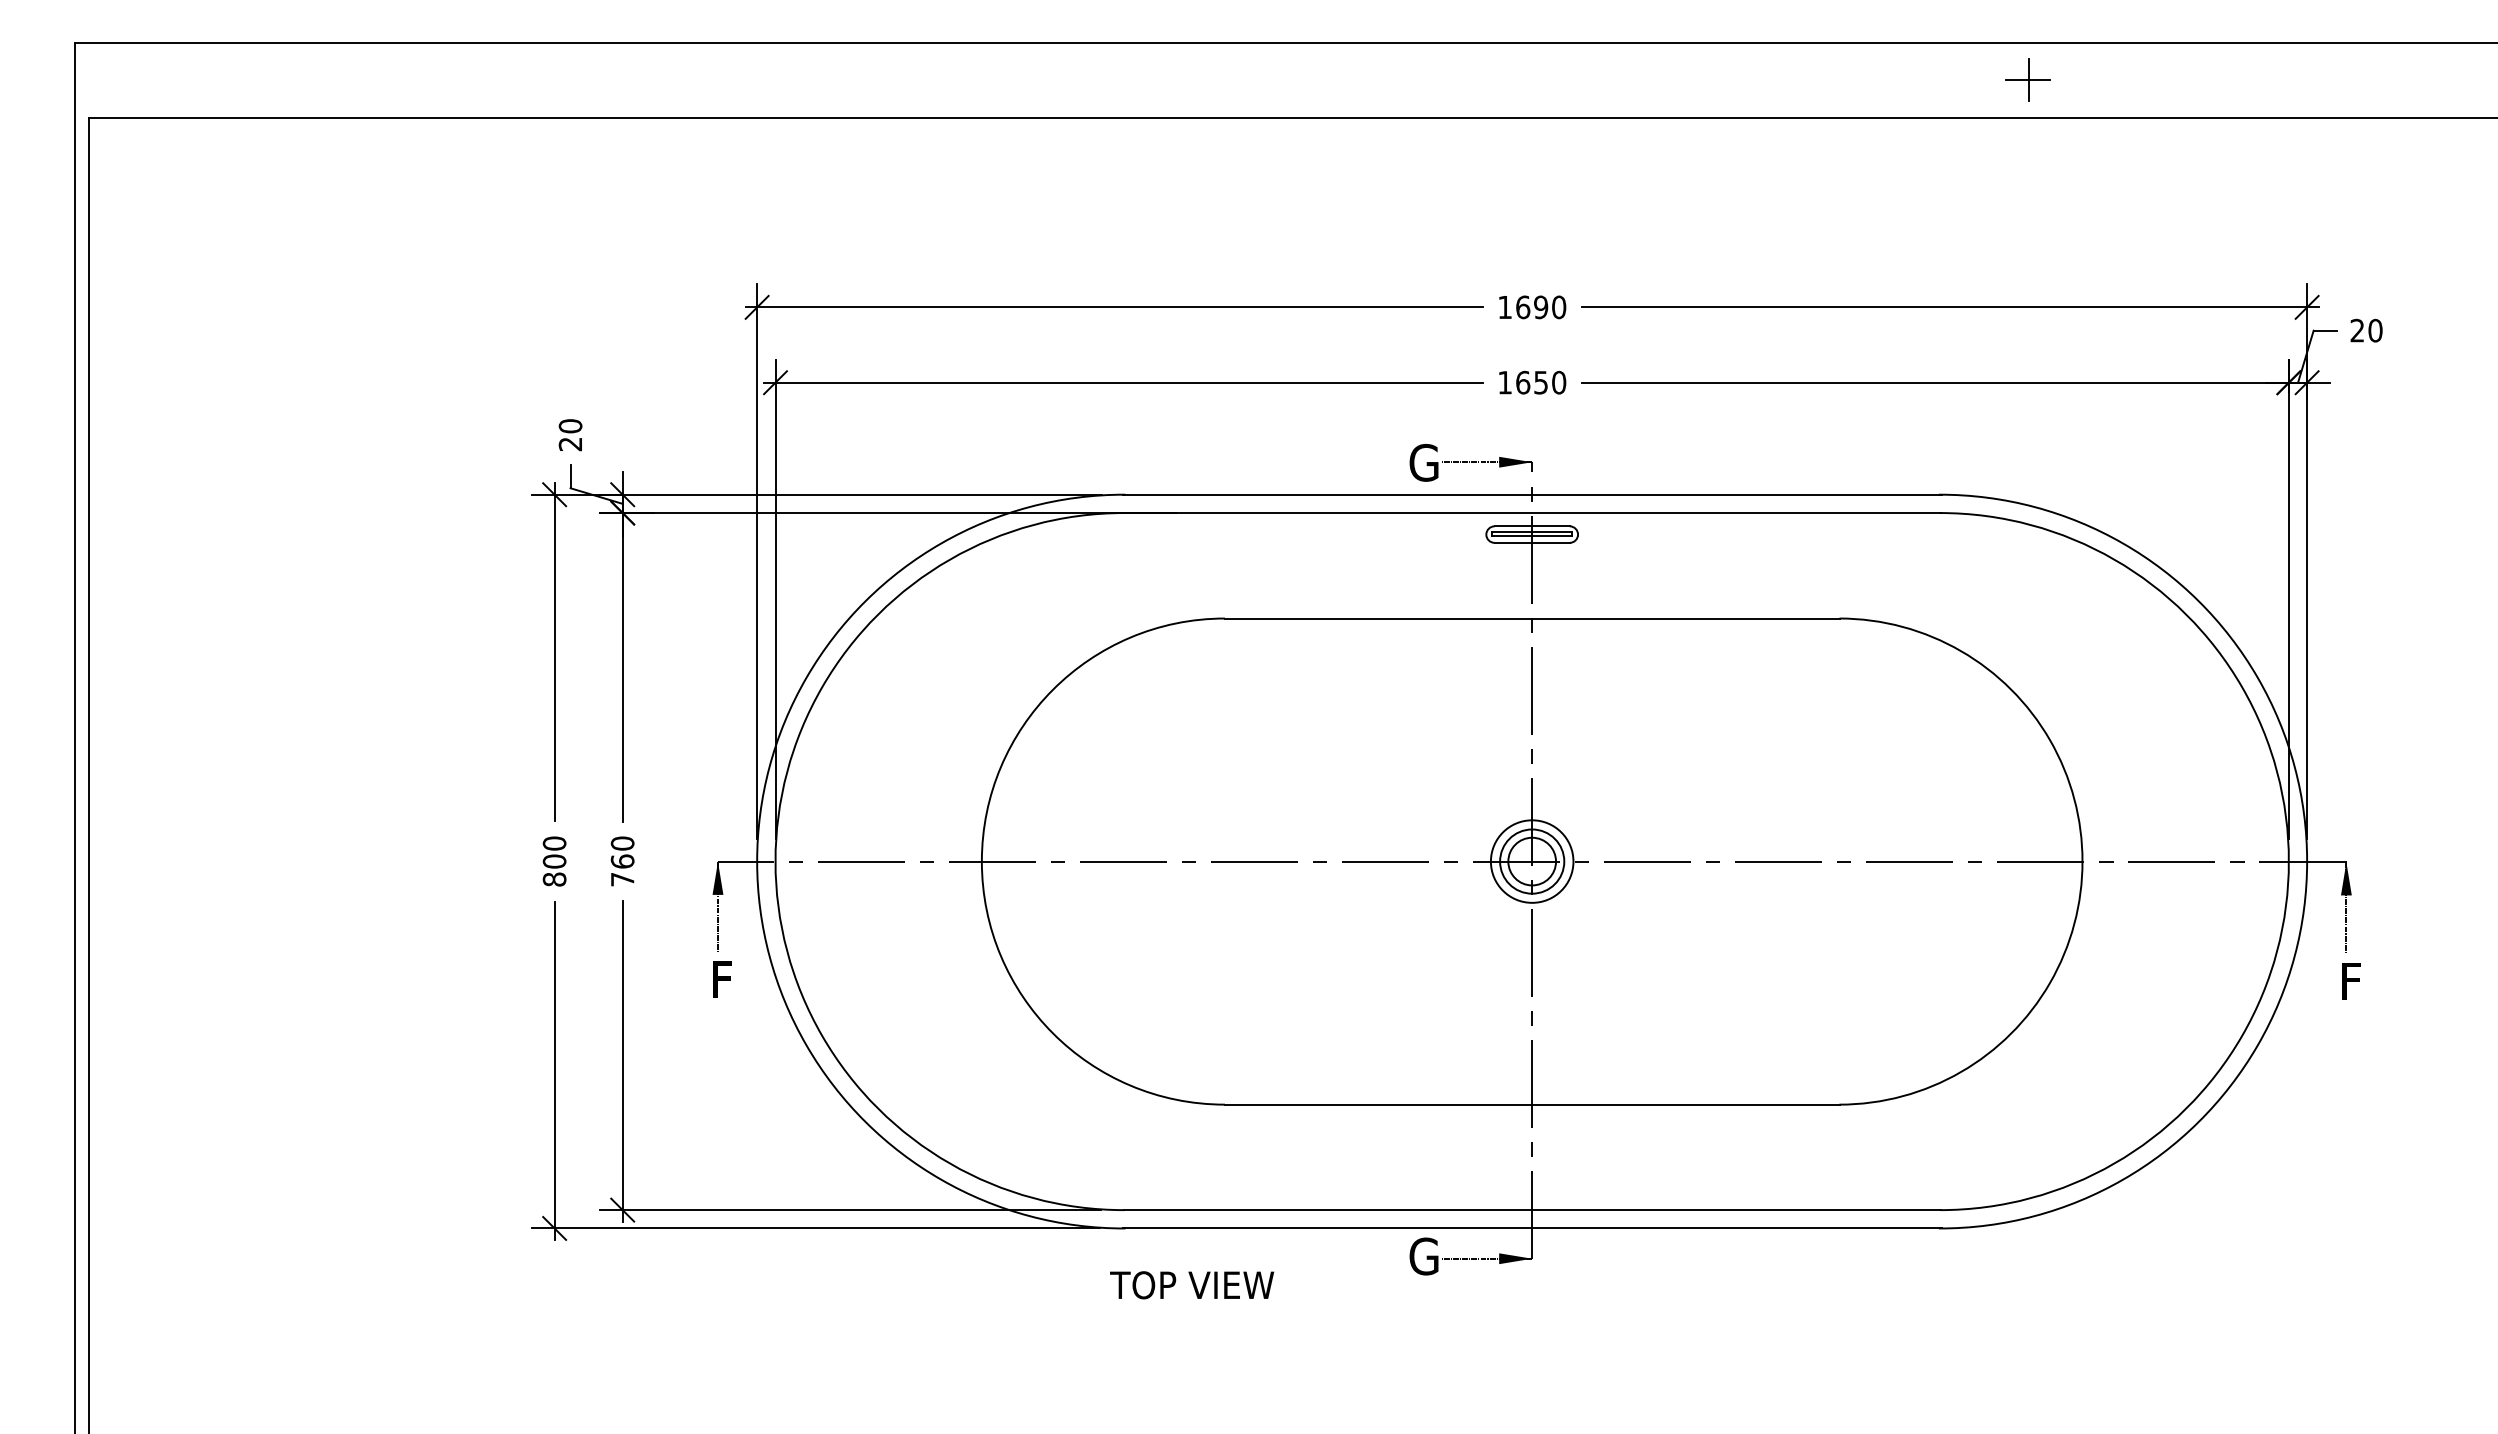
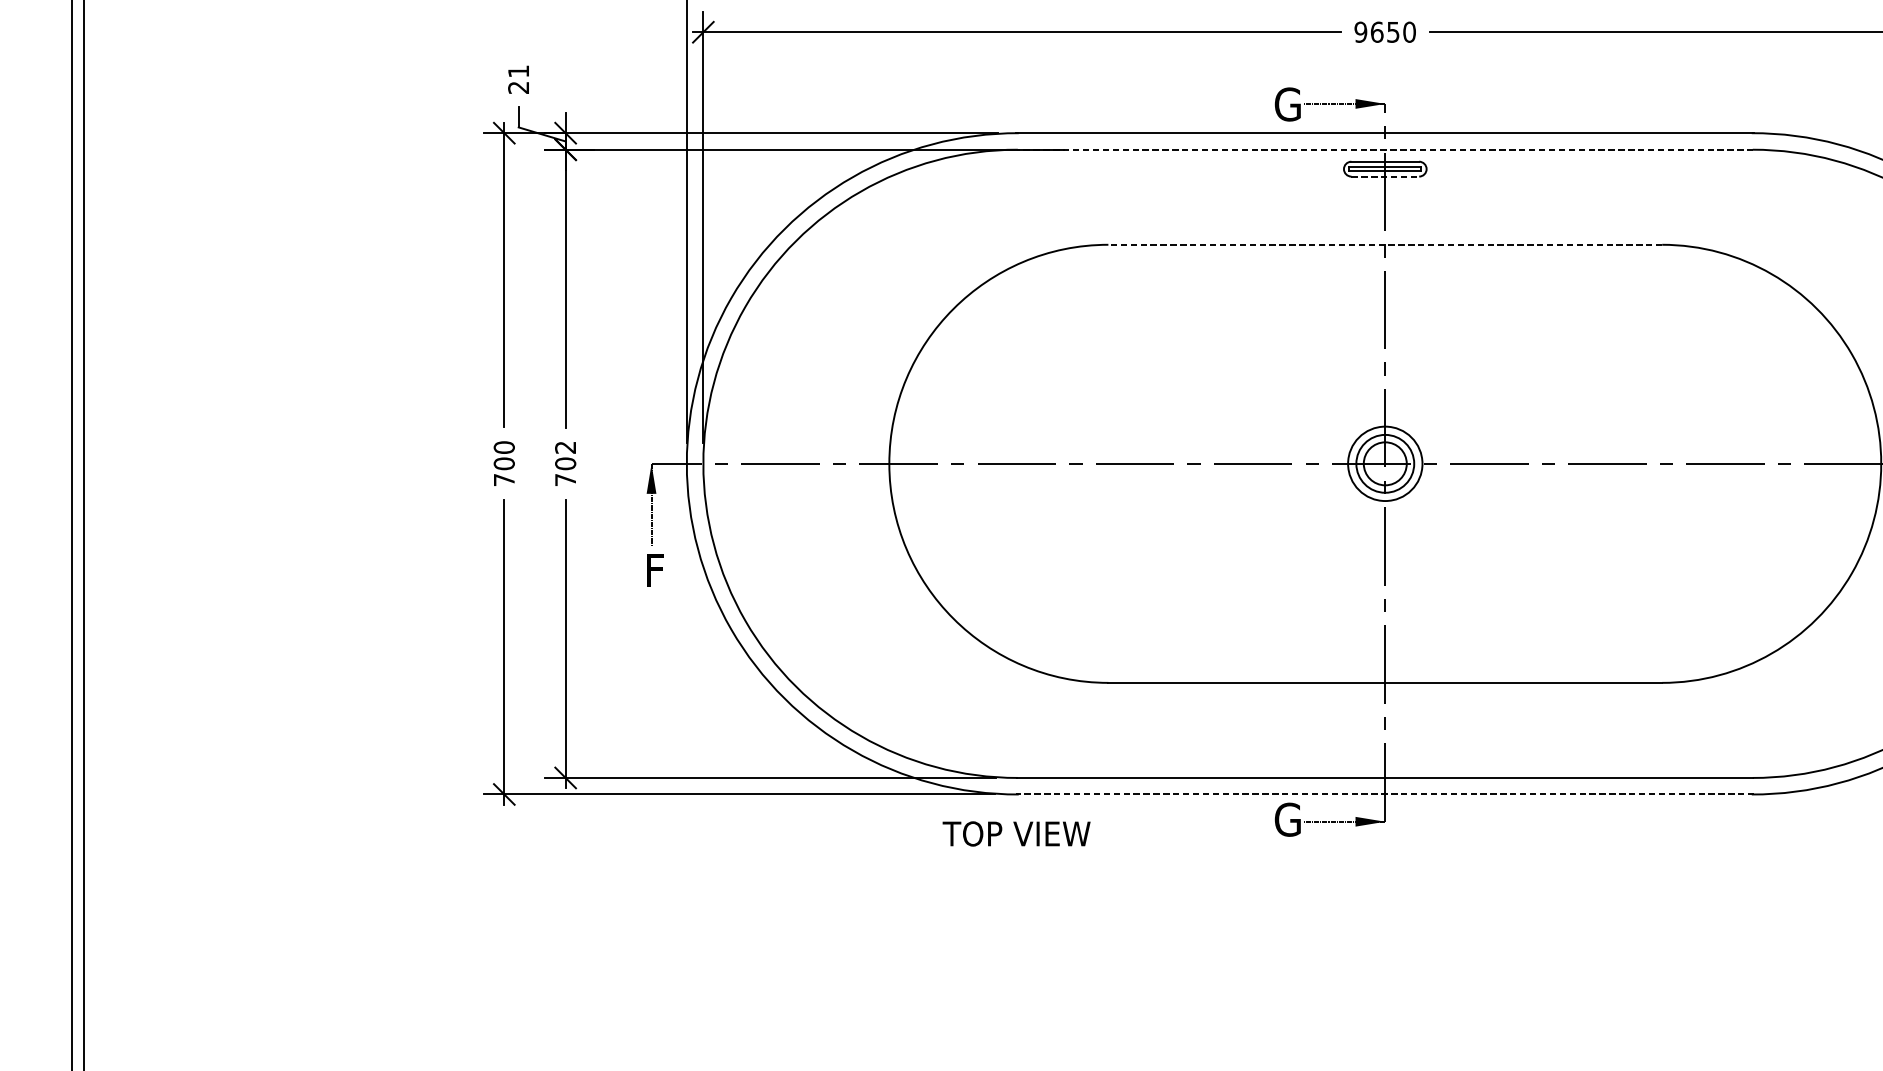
text: (1505, 382) -> (1361, 32), 1650 -> 9650
text: (570, 426) -> (518, 71), 20 -> 21
line: (1532, 513) -> (1385, 150), solid -> dashed
line: (1532, 542) -> (1385, 176), solid -> dashed
line: (1531, 618) -> (1384, 244), solid -> dashed
text: (622, 852) -> (565, 455), 760 -> 702
text: (554, 879) -> (504, 479), 800 -> 700
line: (1532, 1228) -> (1385, 794), solid -> dashed
text: (1192, 1285) -> (1016, 834), moved

